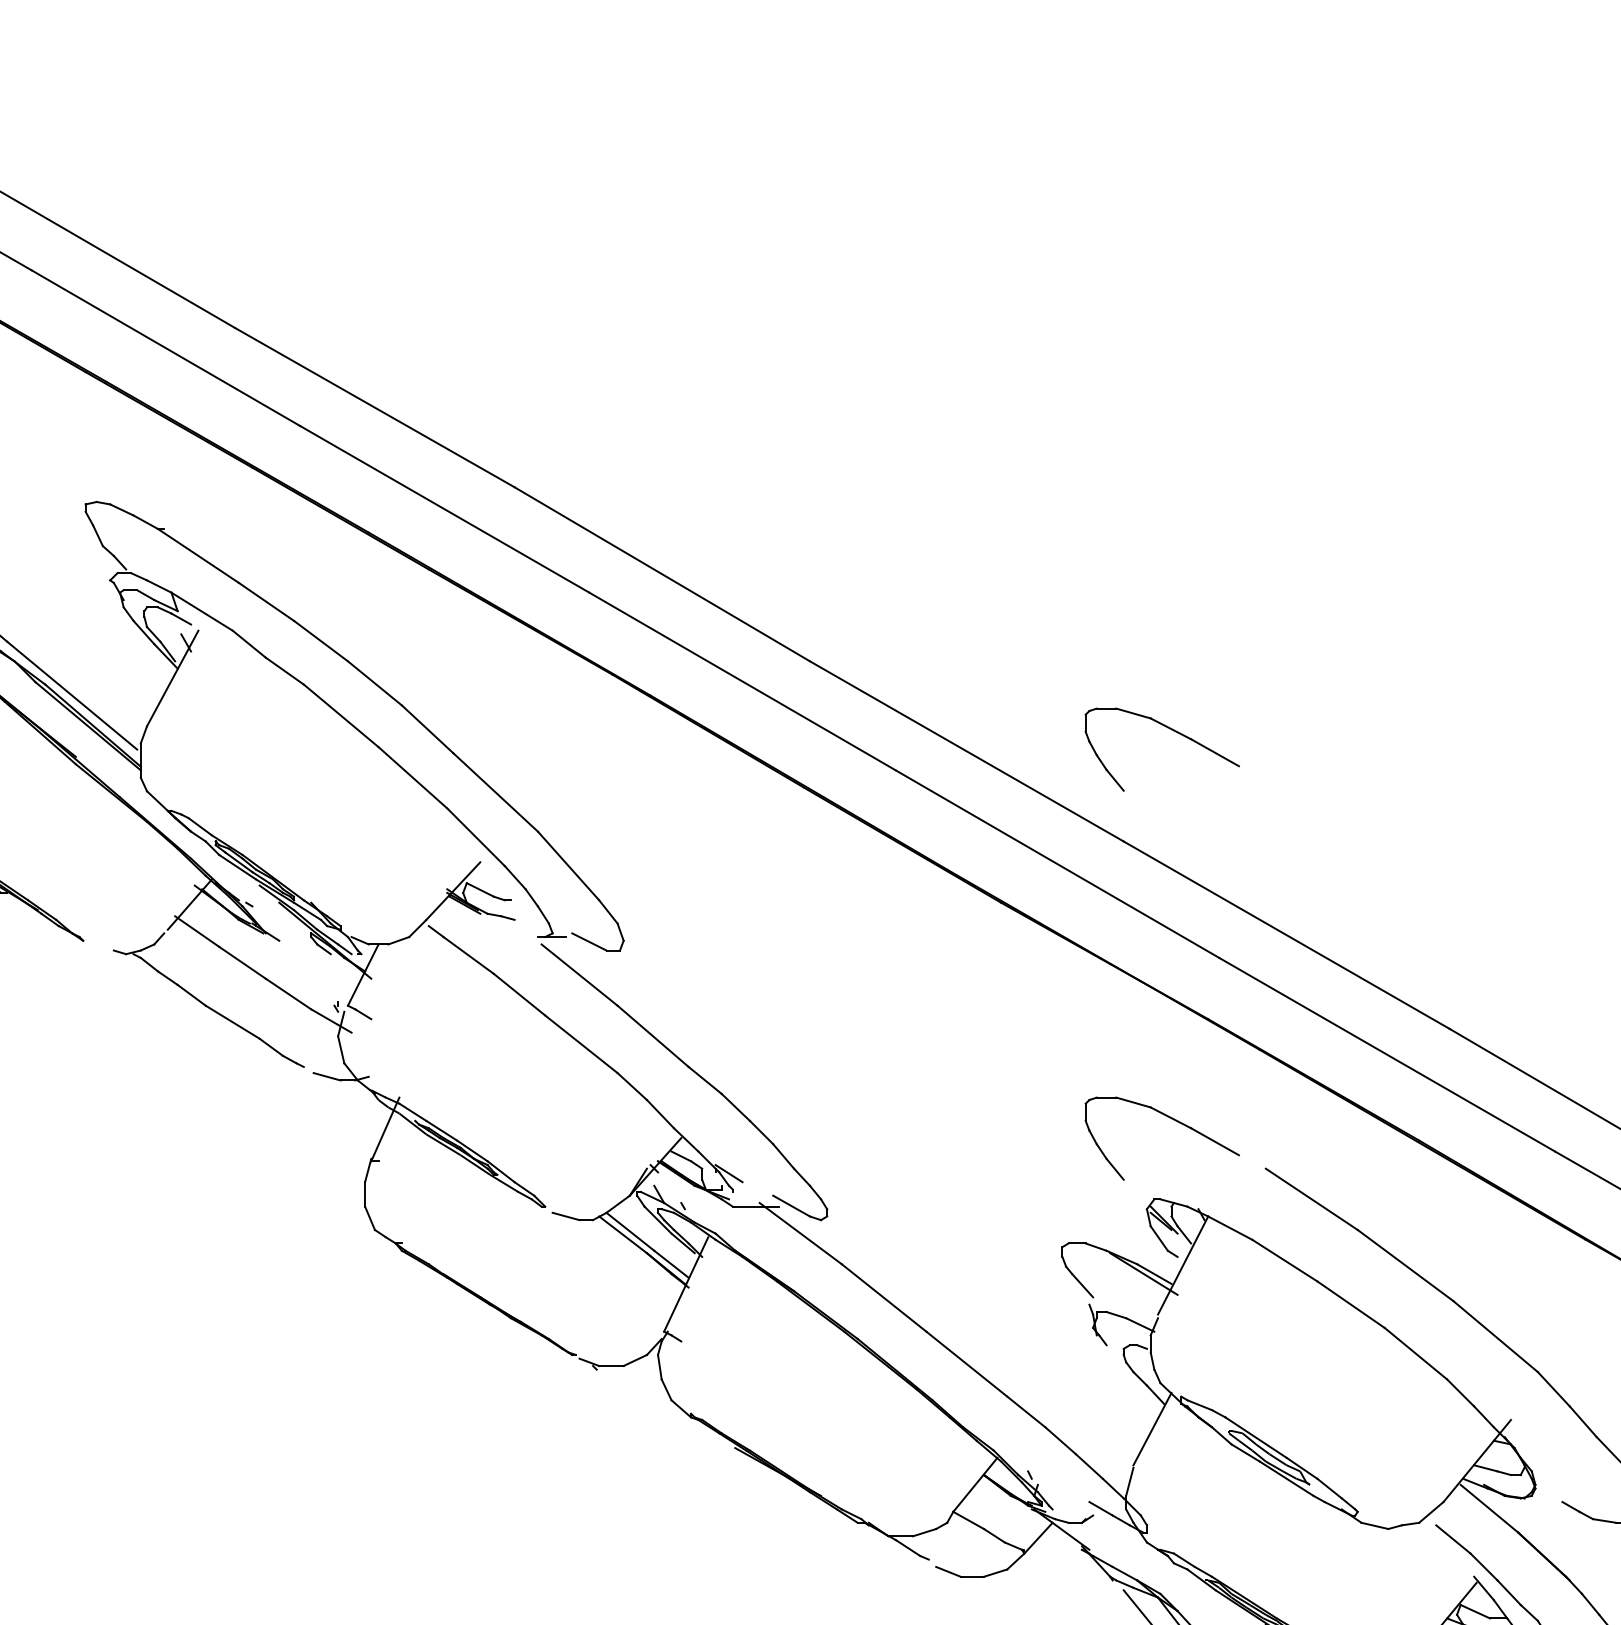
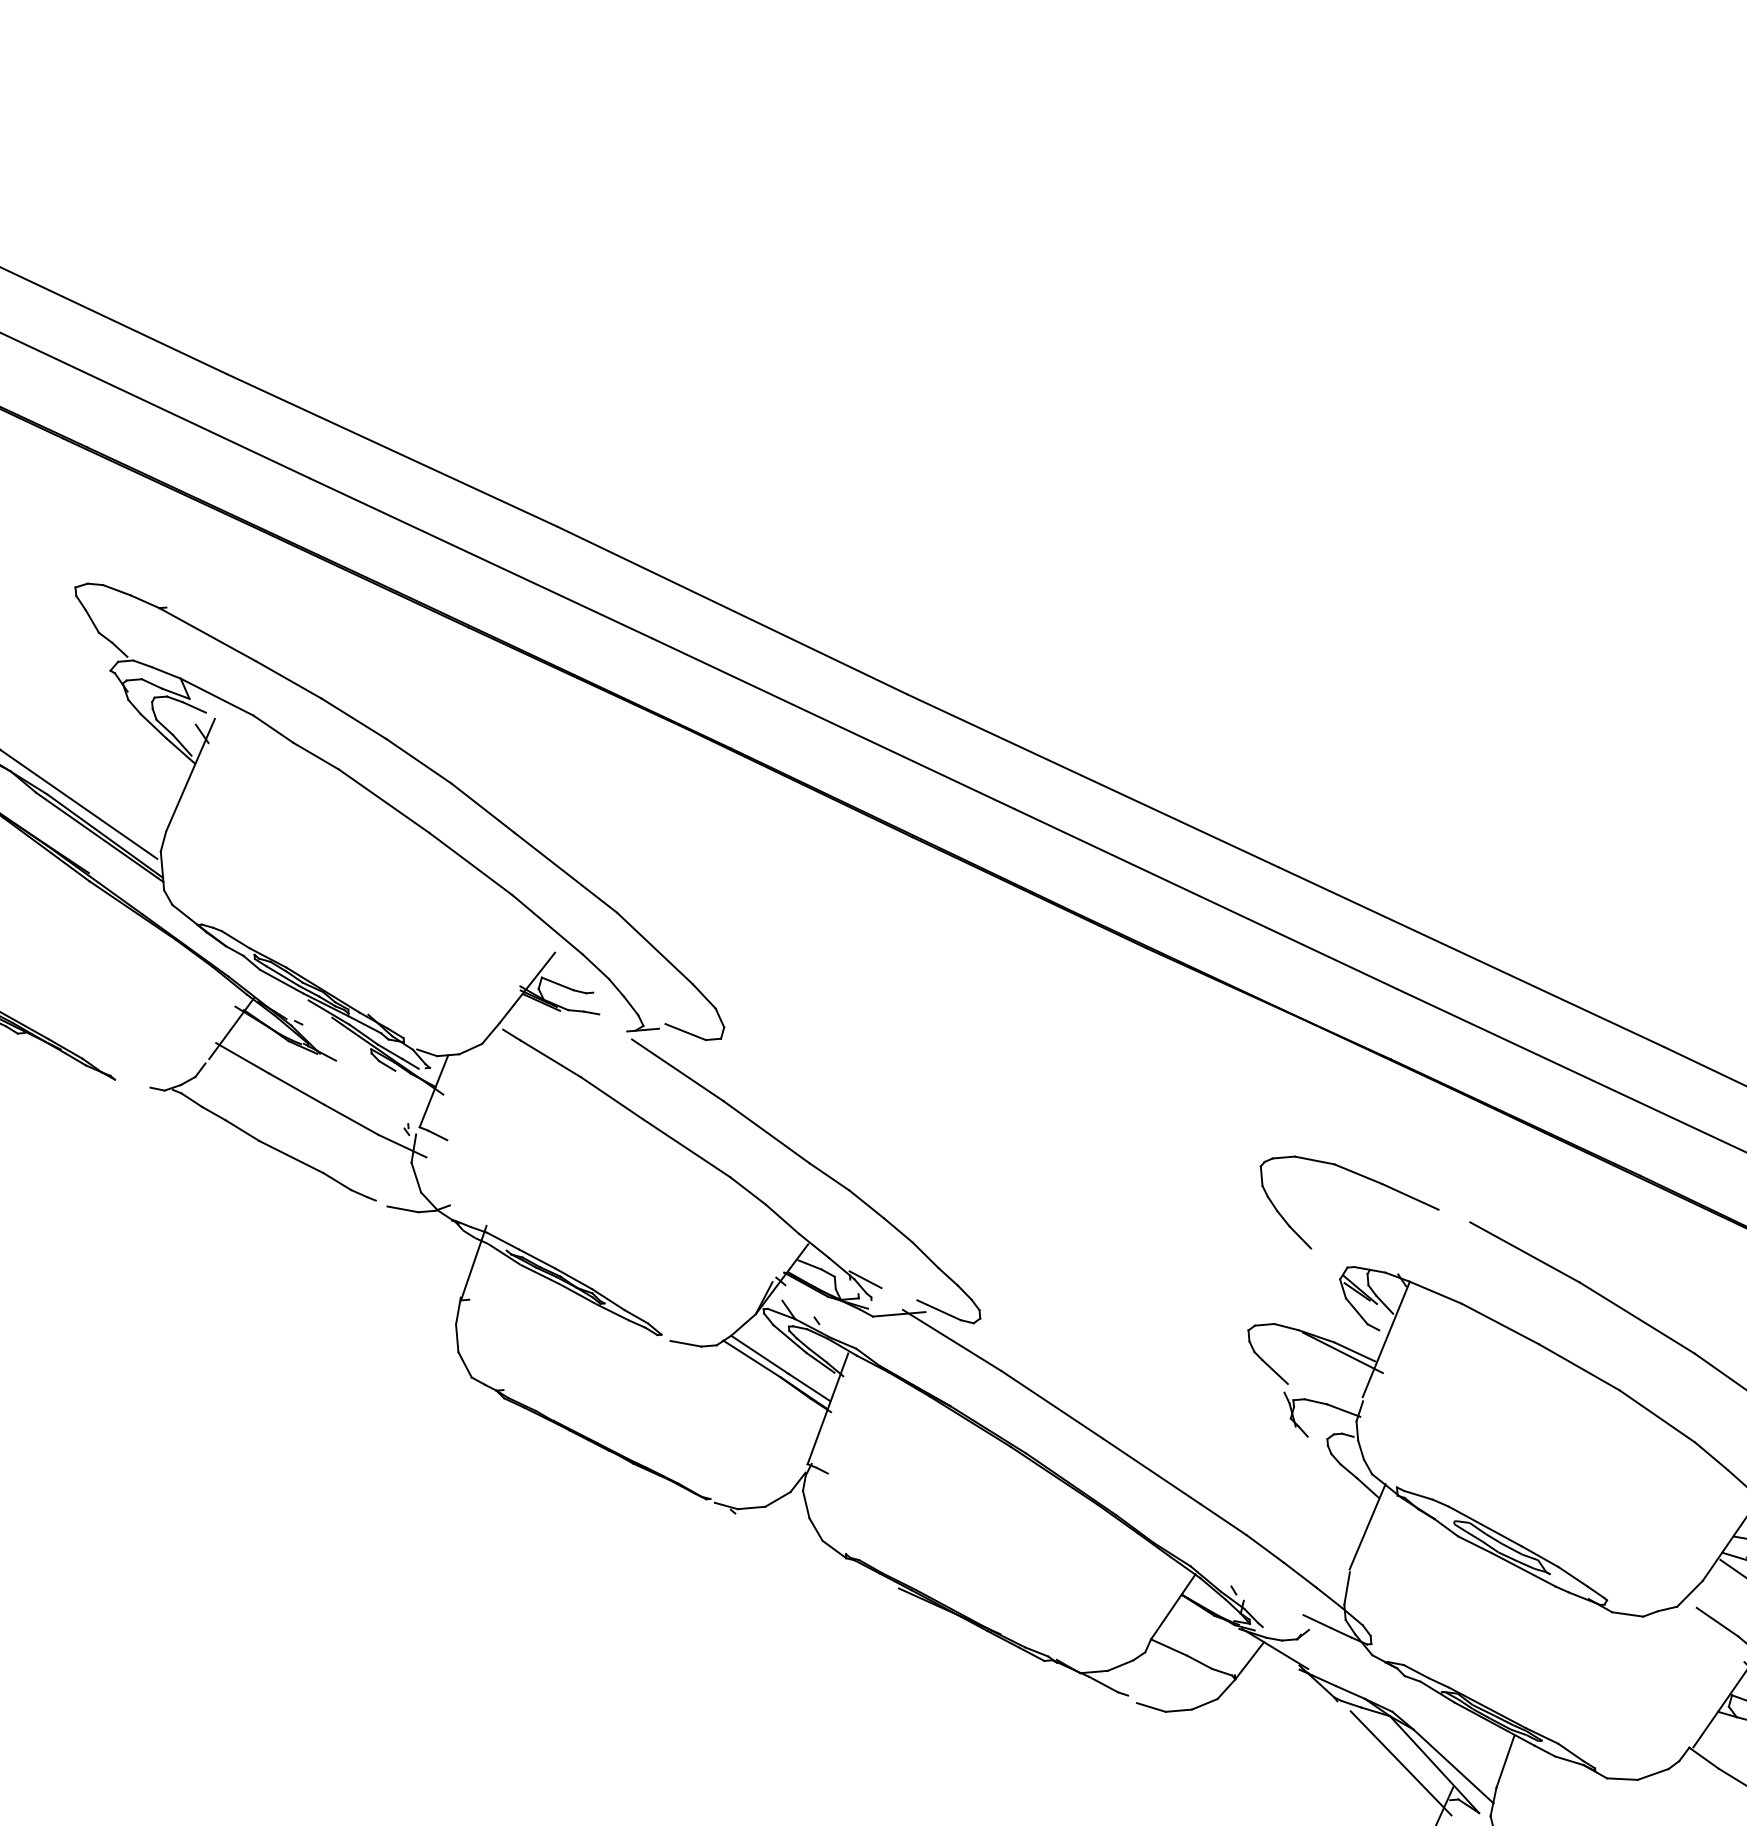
part: (1171, 730) -> (1321, 737), removed

